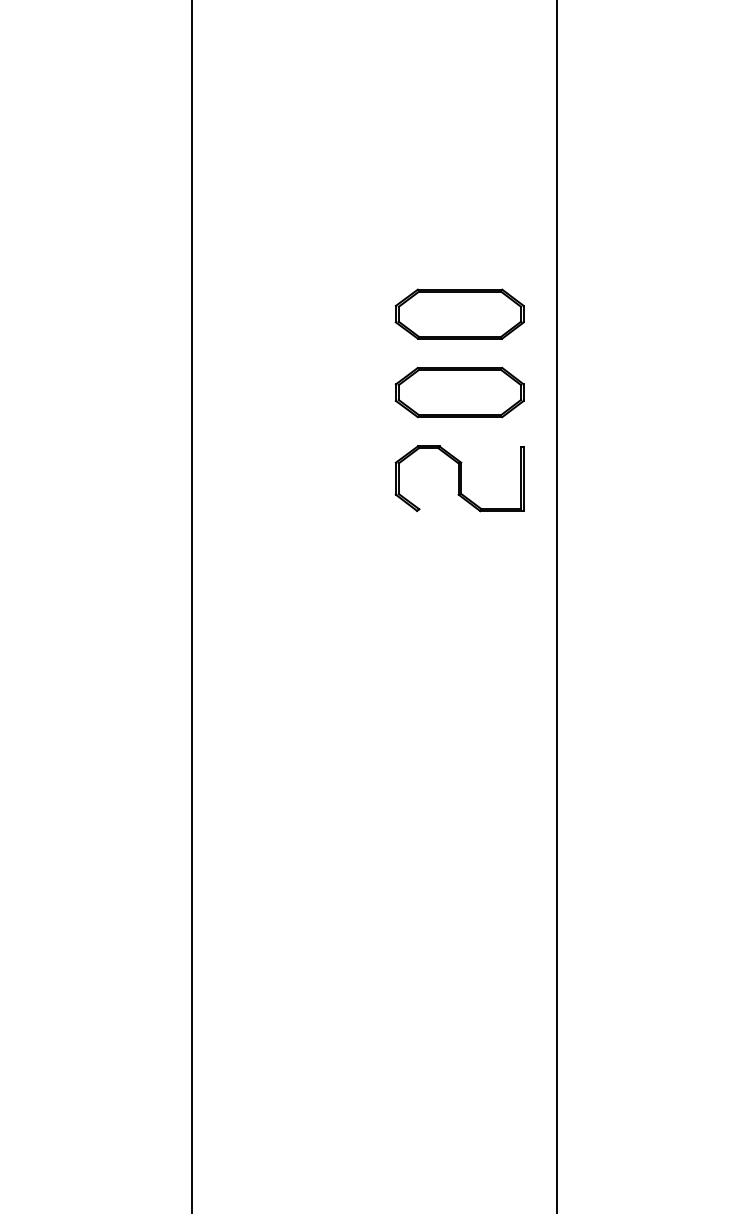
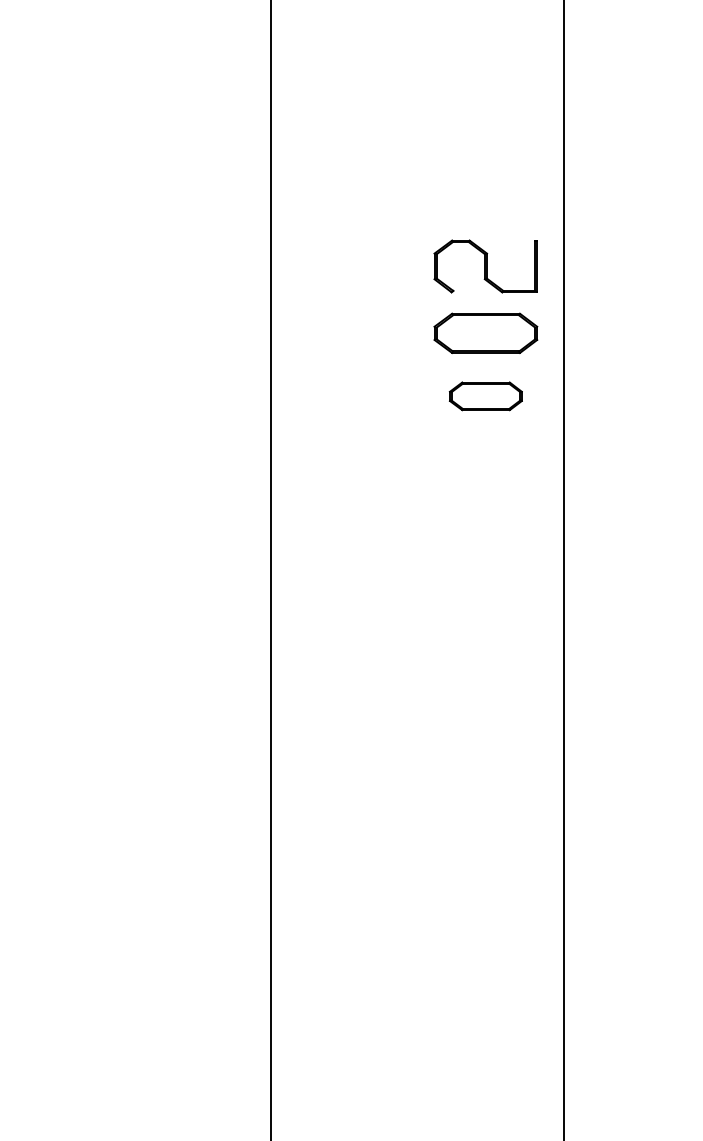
part: (459, 392) -> (485, 396), size x0.7
part: (459, 478) -> (485, 266), moved

